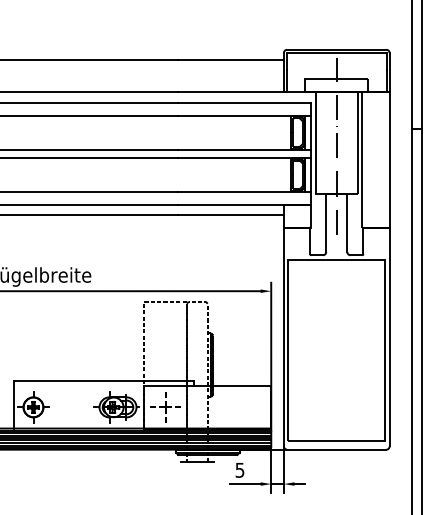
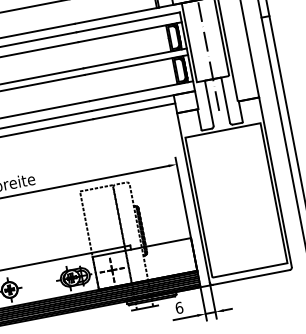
text: (239, 469) -> (178, 307), 5 -> 6

